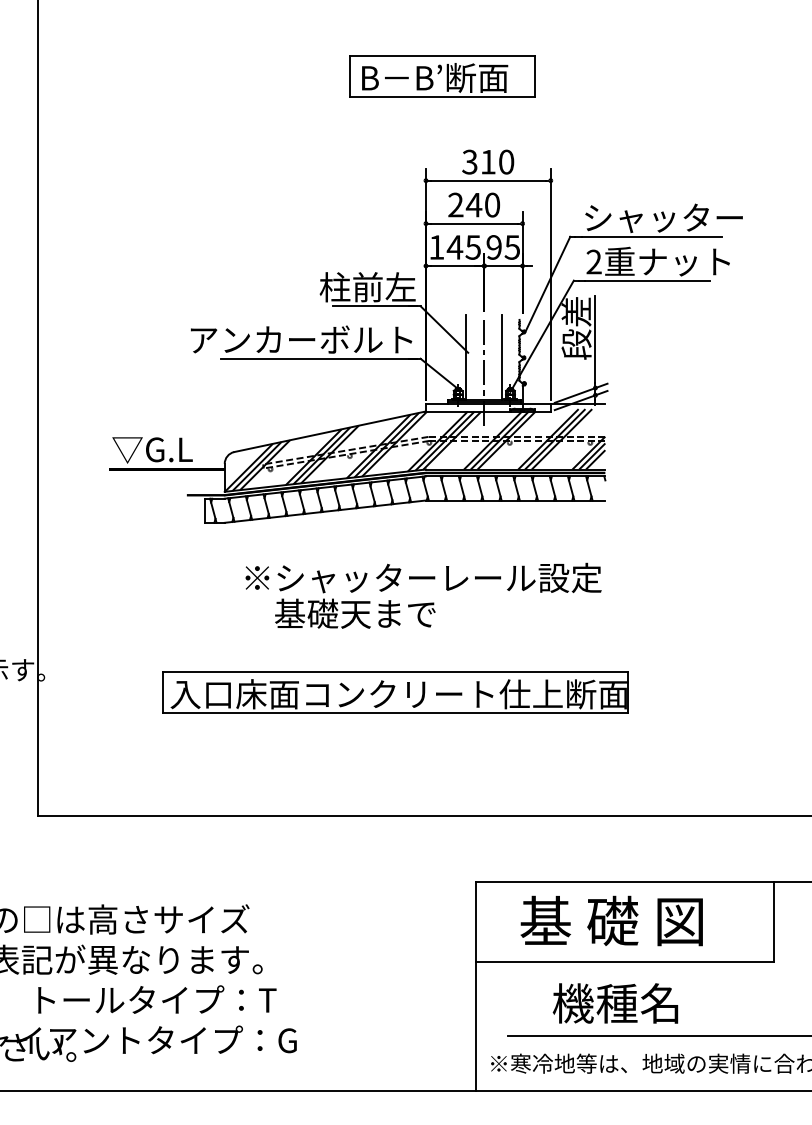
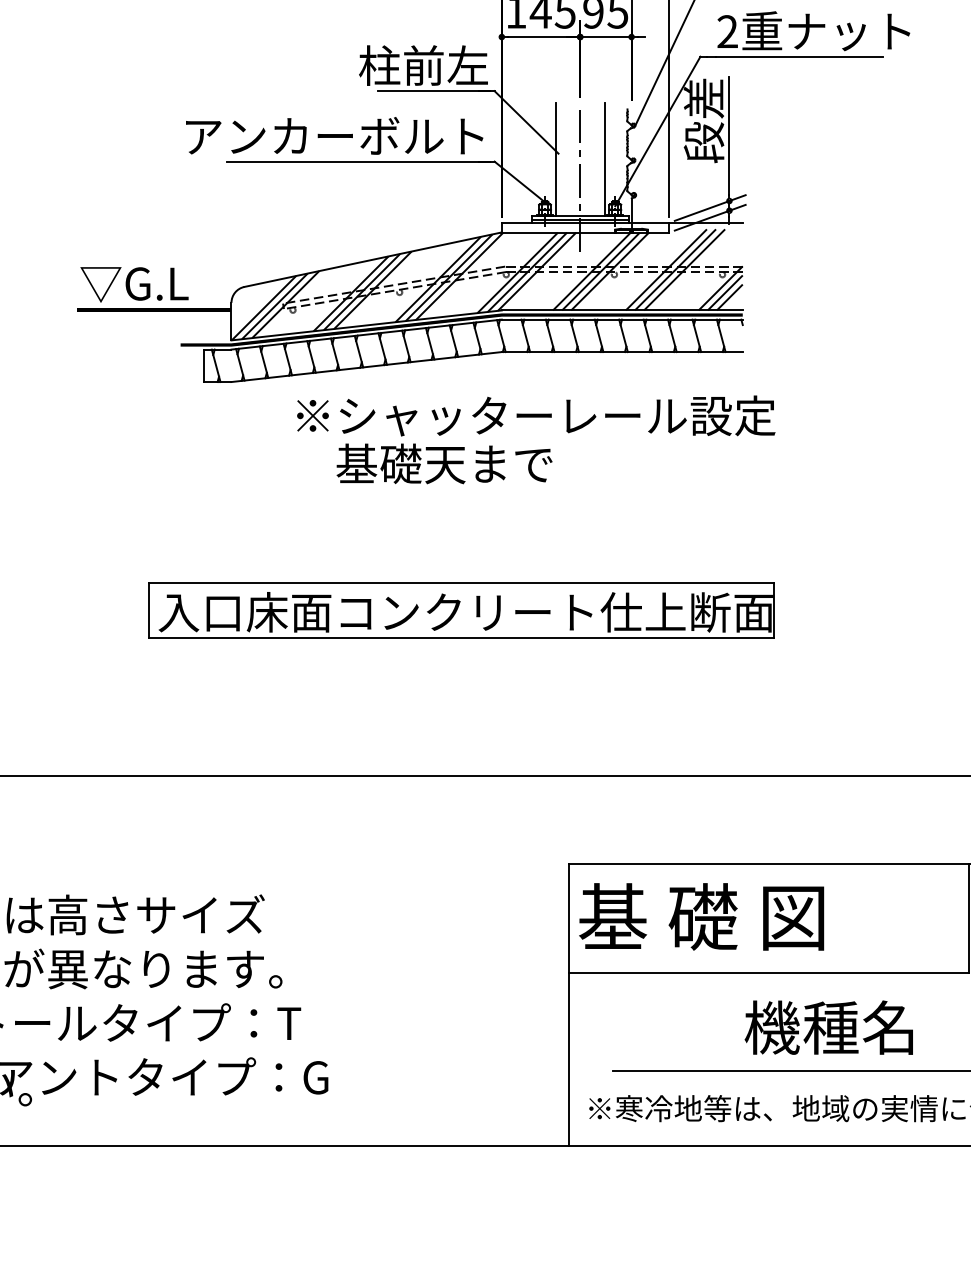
text: (423, 595) -> (536, 439), moved
text: (611, 920) -> (701, 916), moved
text: (615, 1003) -> (828, 1027), moved

